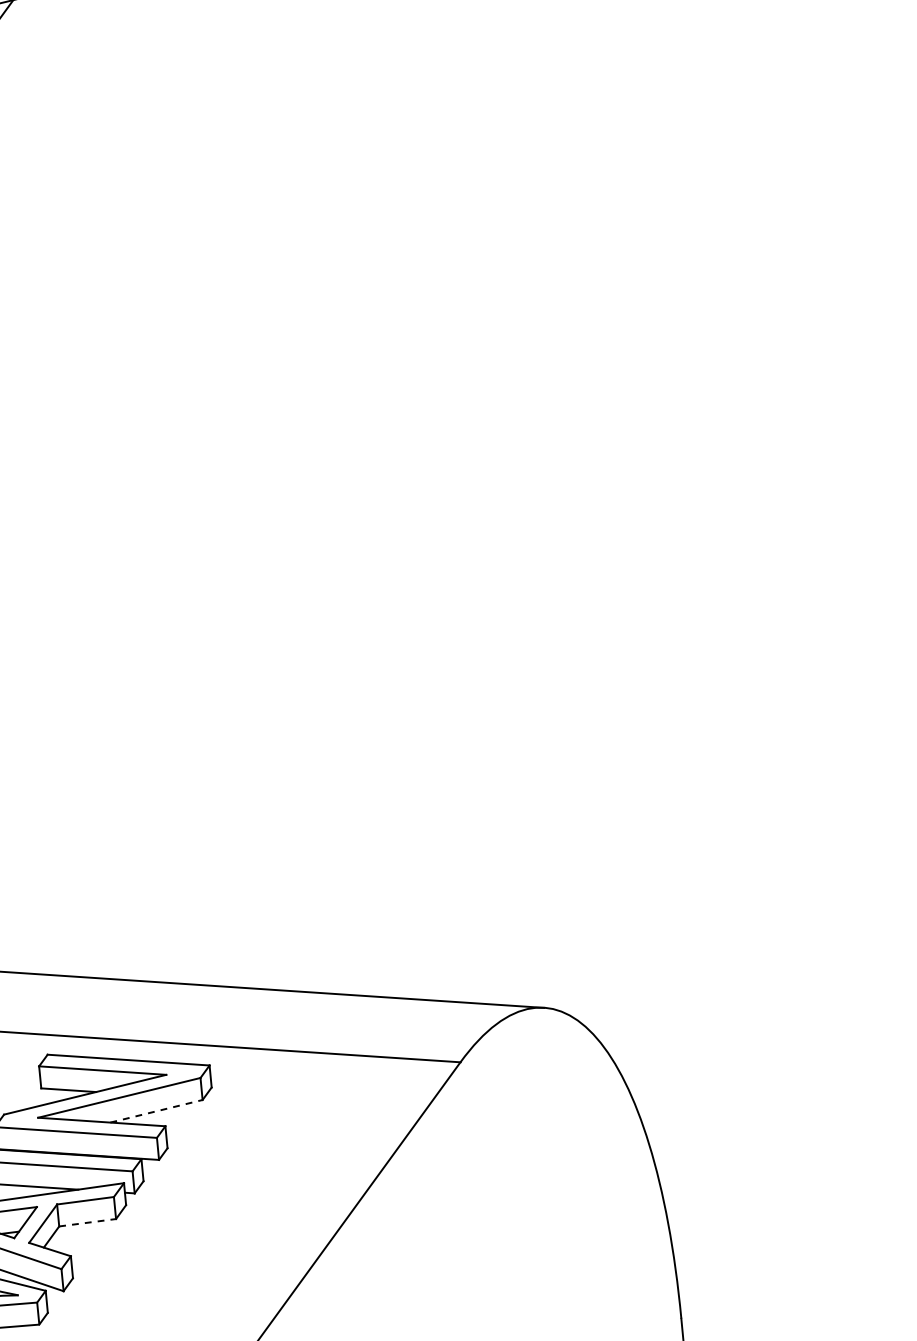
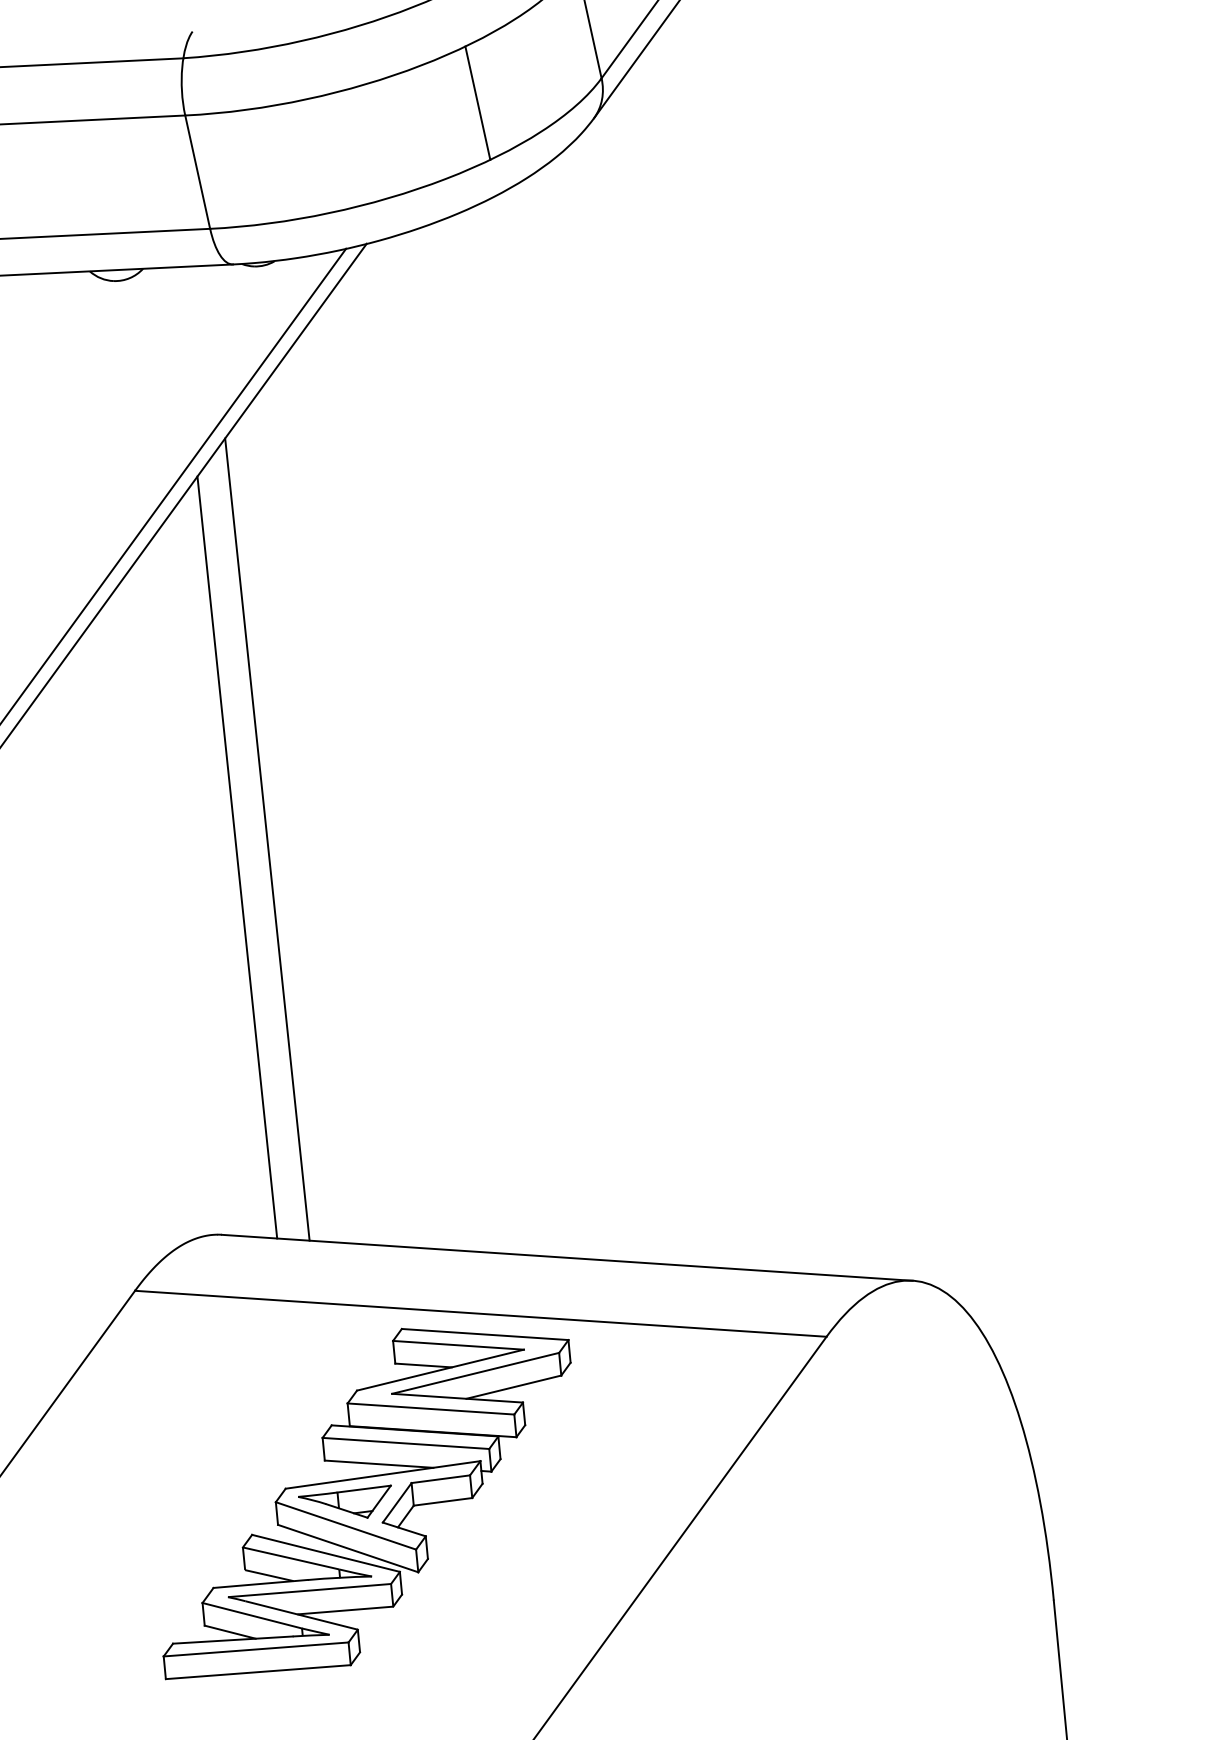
line: (156, 1111) -> (513, 1387), dashed -> solid
line: (88, 1222) -> (443, 1501), dashed -> solid

